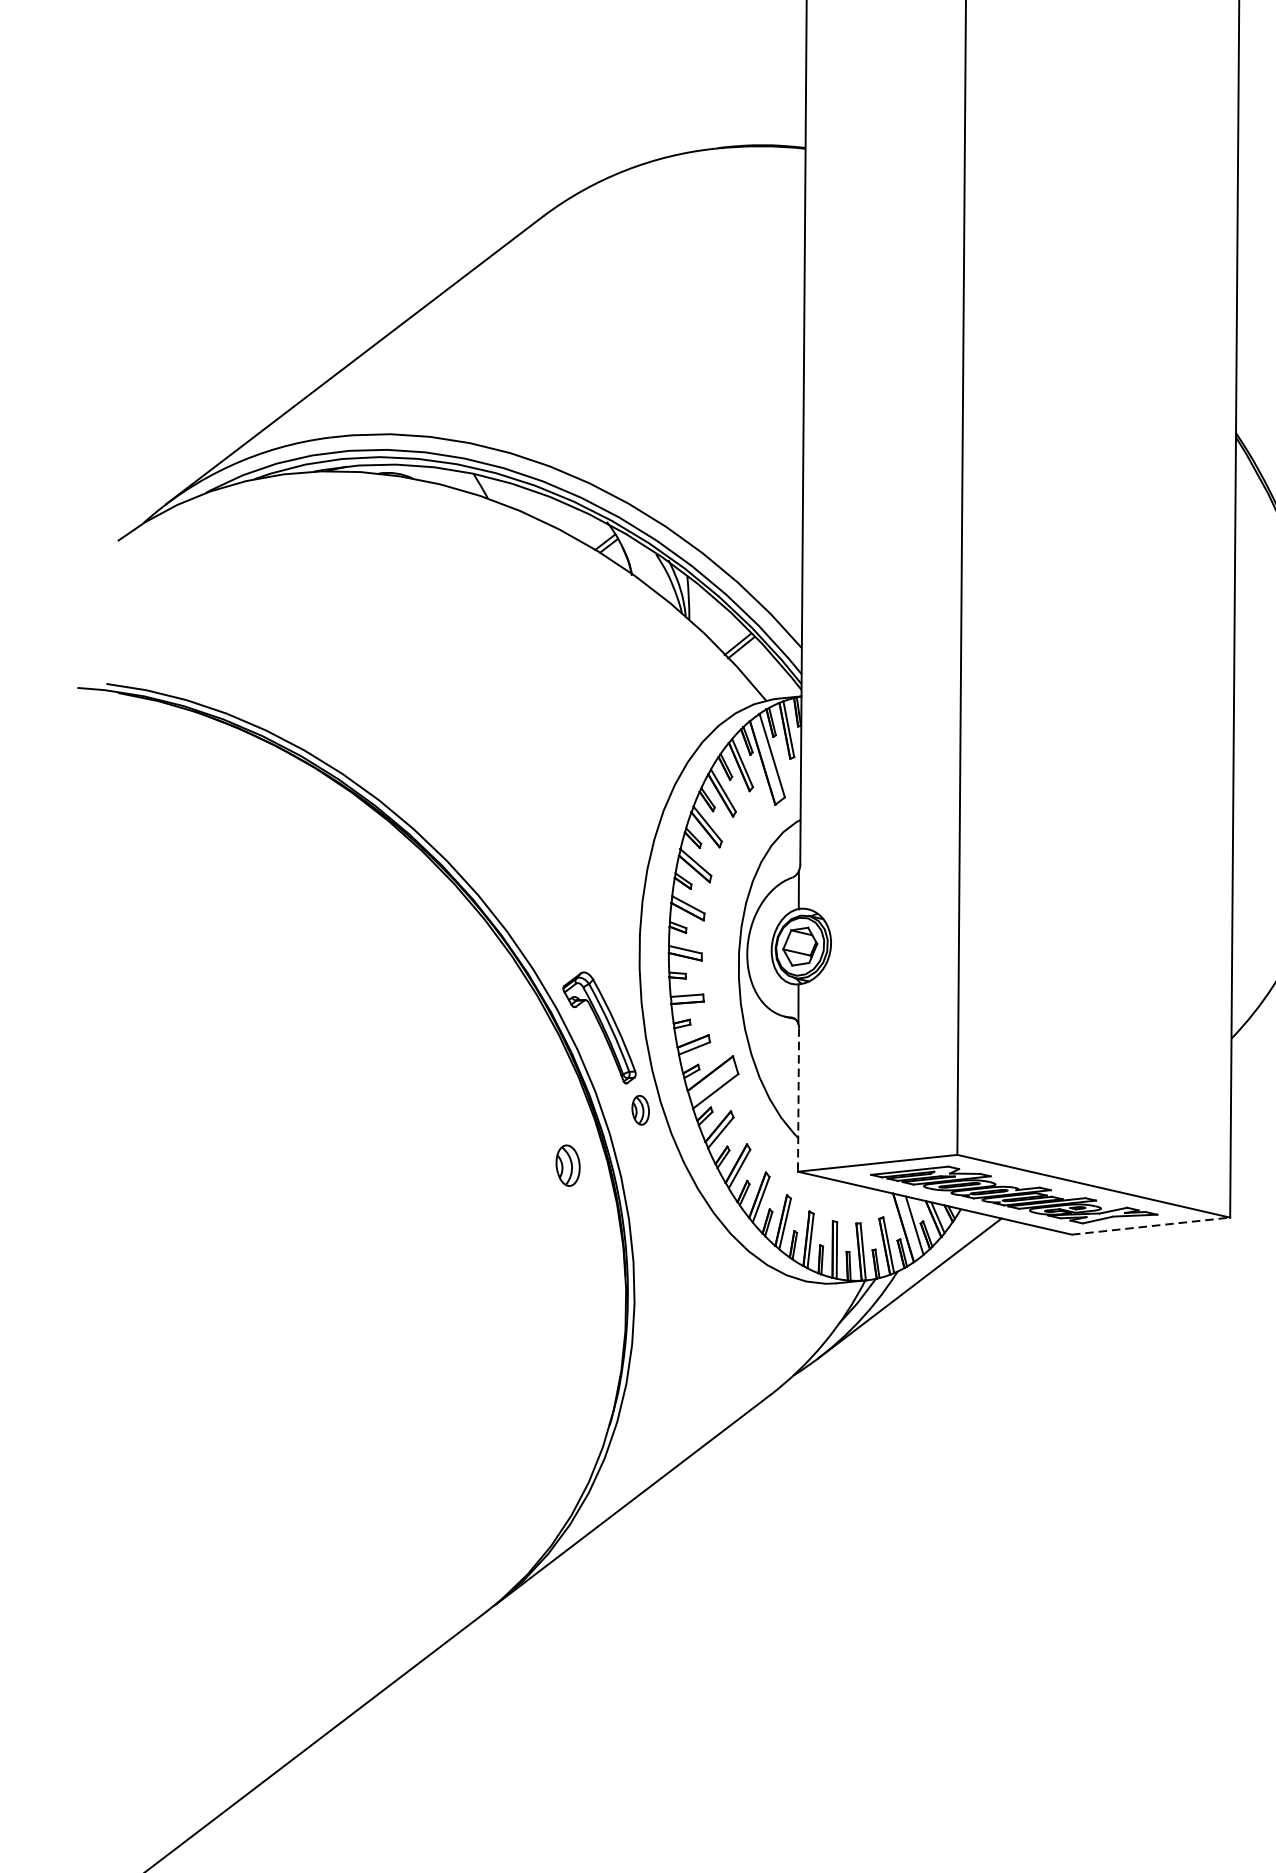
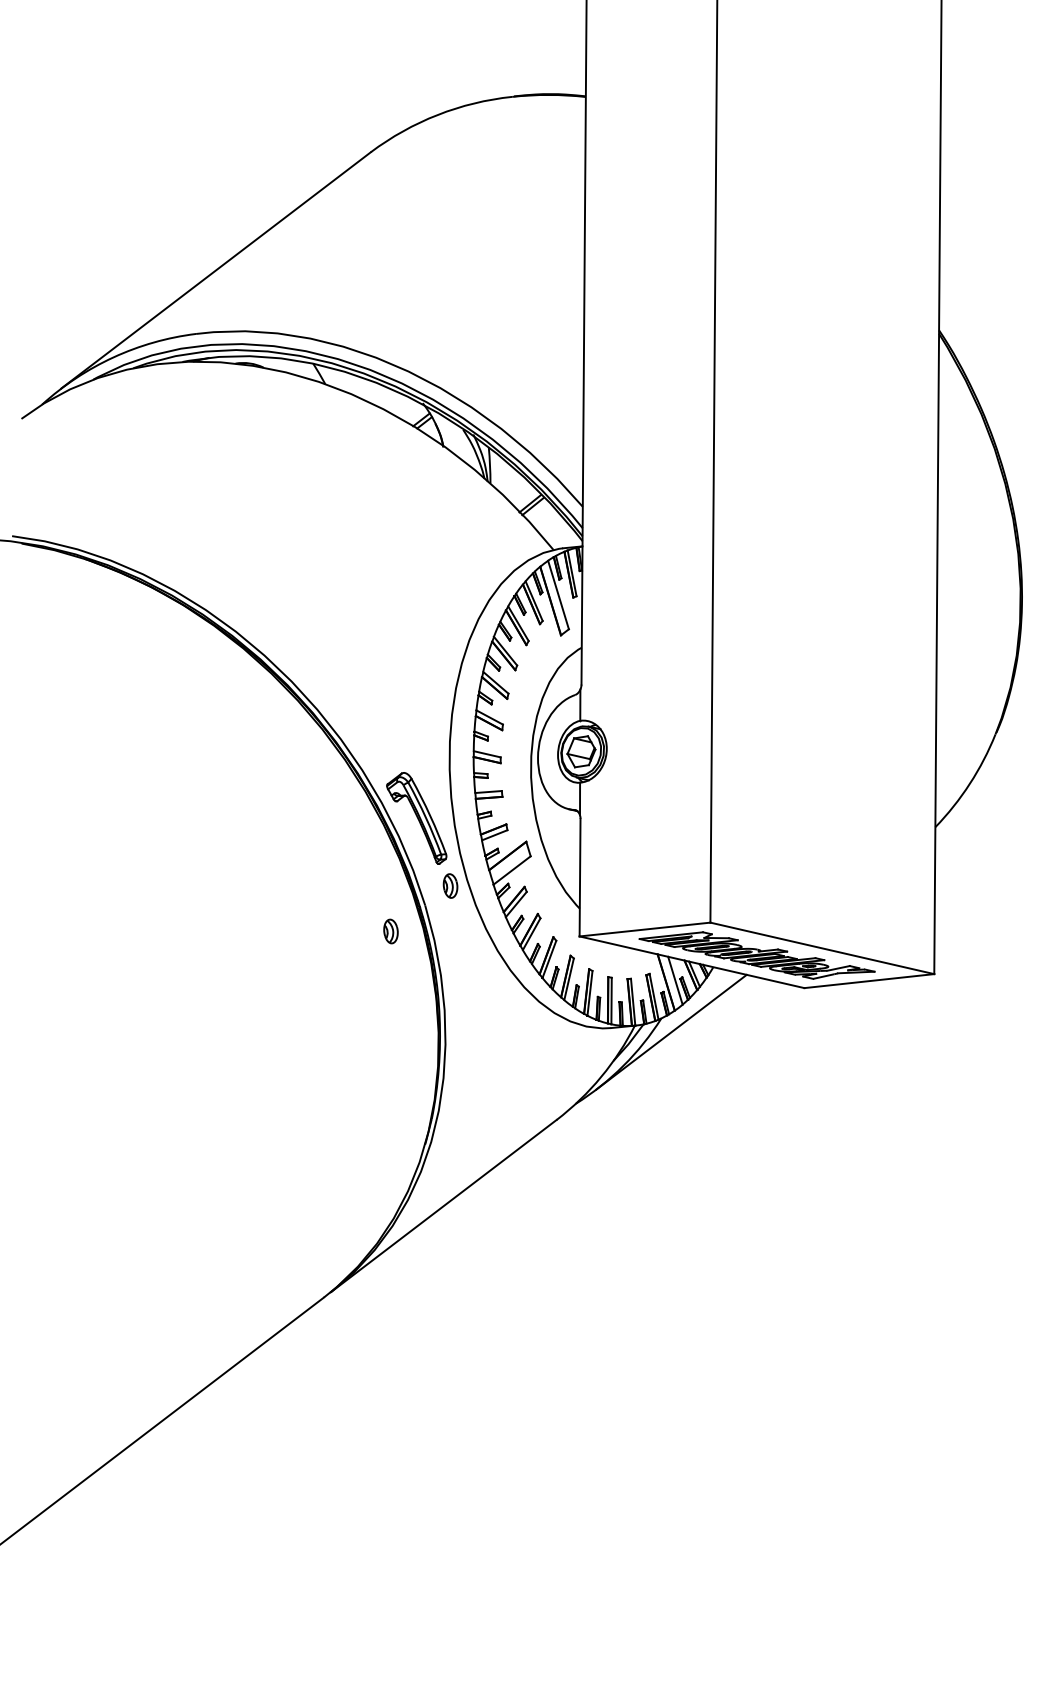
line: (799, 1099) -> (580, 877), dashed -> solid
part: (567, 1165) -> (390, 931), size x0.71
line: (1151, 1226) -> (869, 981), dashed -> solid

